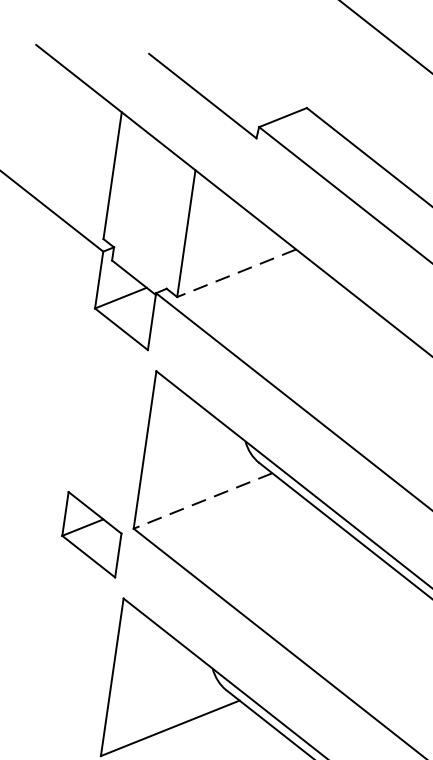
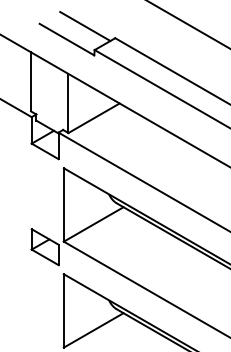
line: (246, 73) -> (85, 26), added
line: (237, 273) -> (94, 118), dashed -> solid
line: (202, 501) -> (93, 224), dashed -> solid

